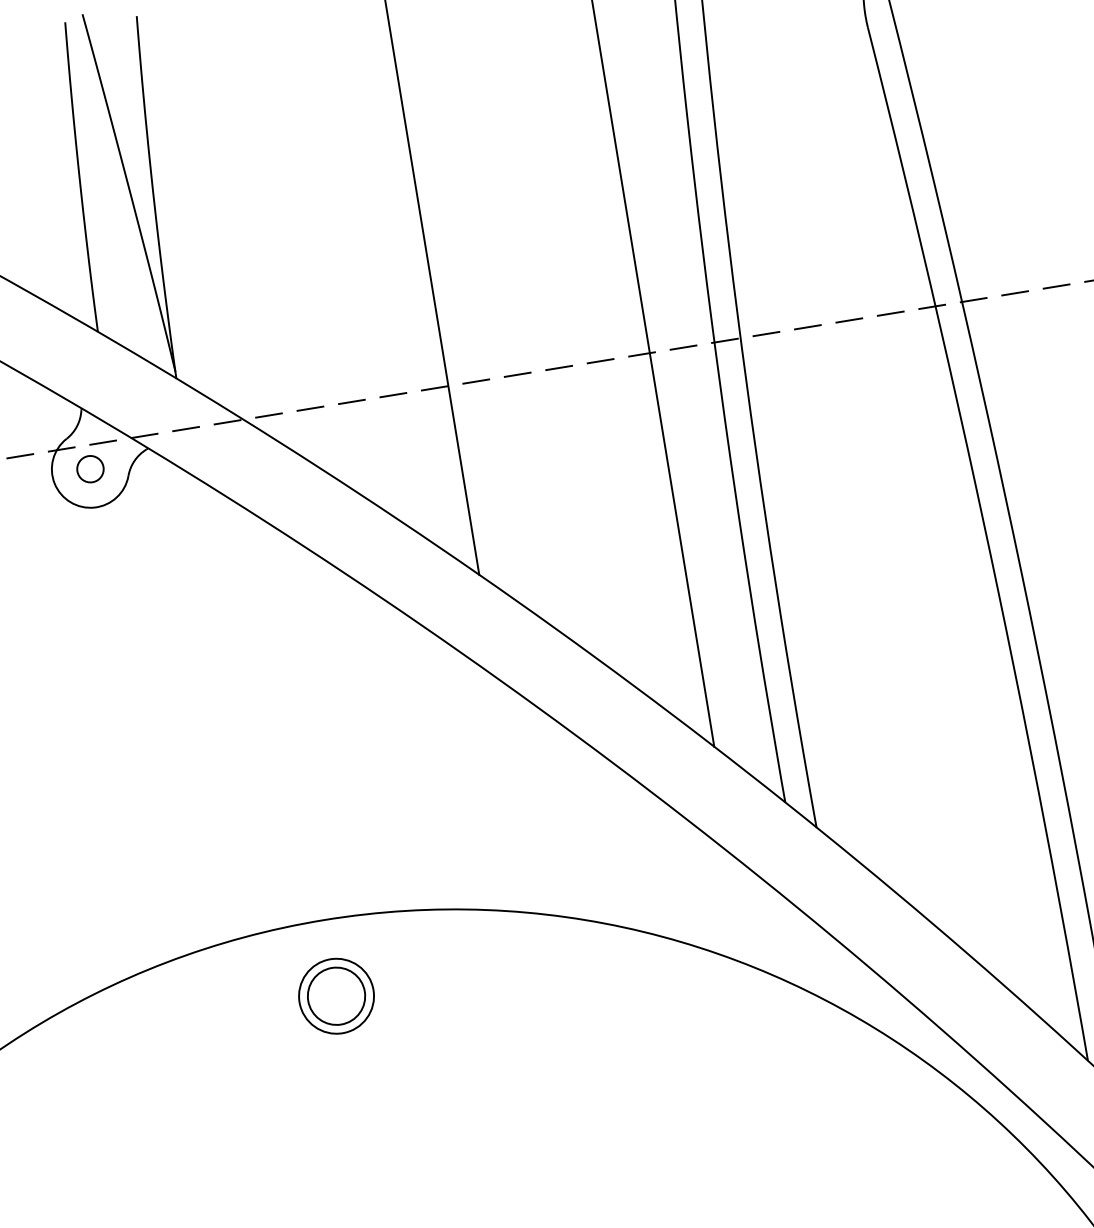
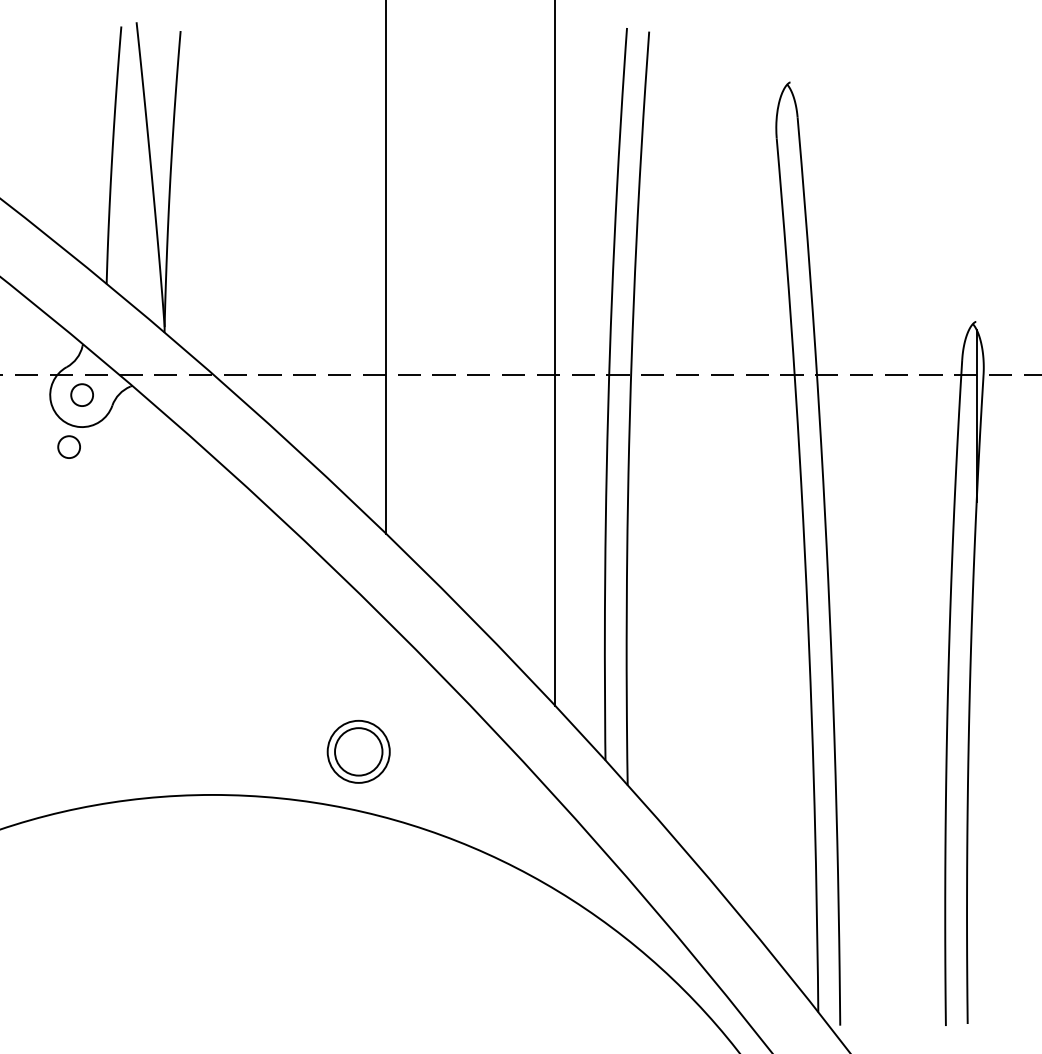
circle: (84, 533) -> (68, 446), added
part: (336, 995) -> (358, 751), moved

